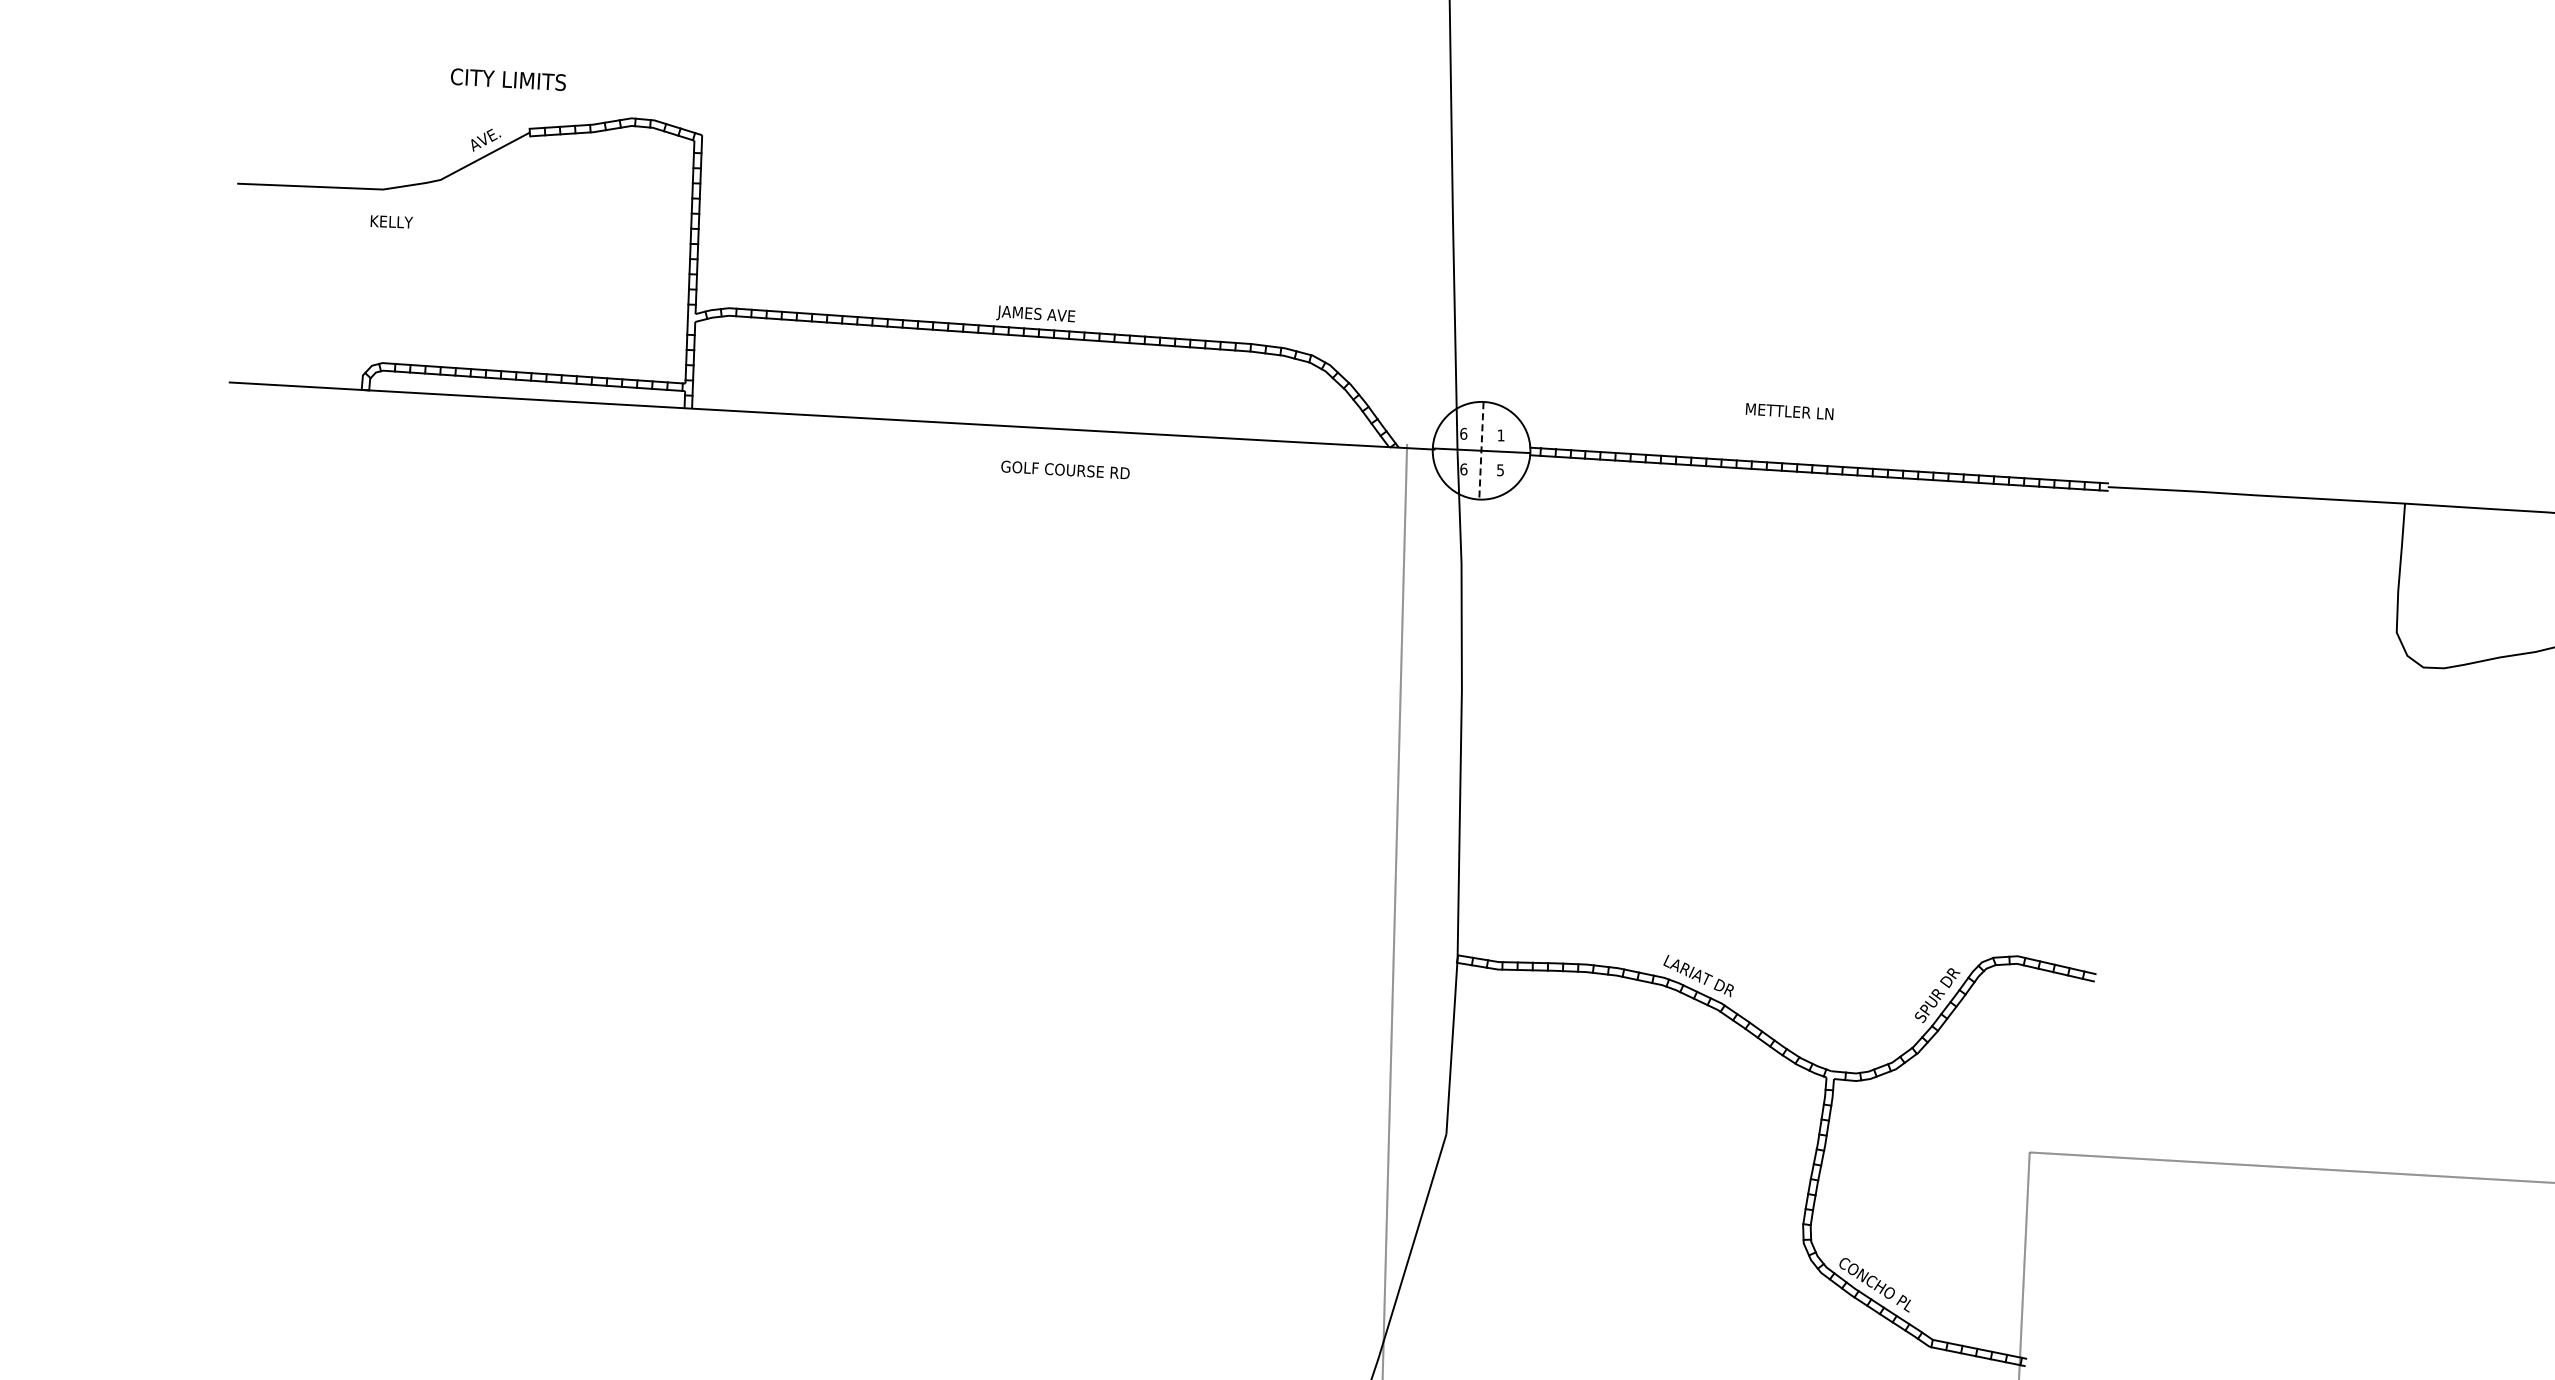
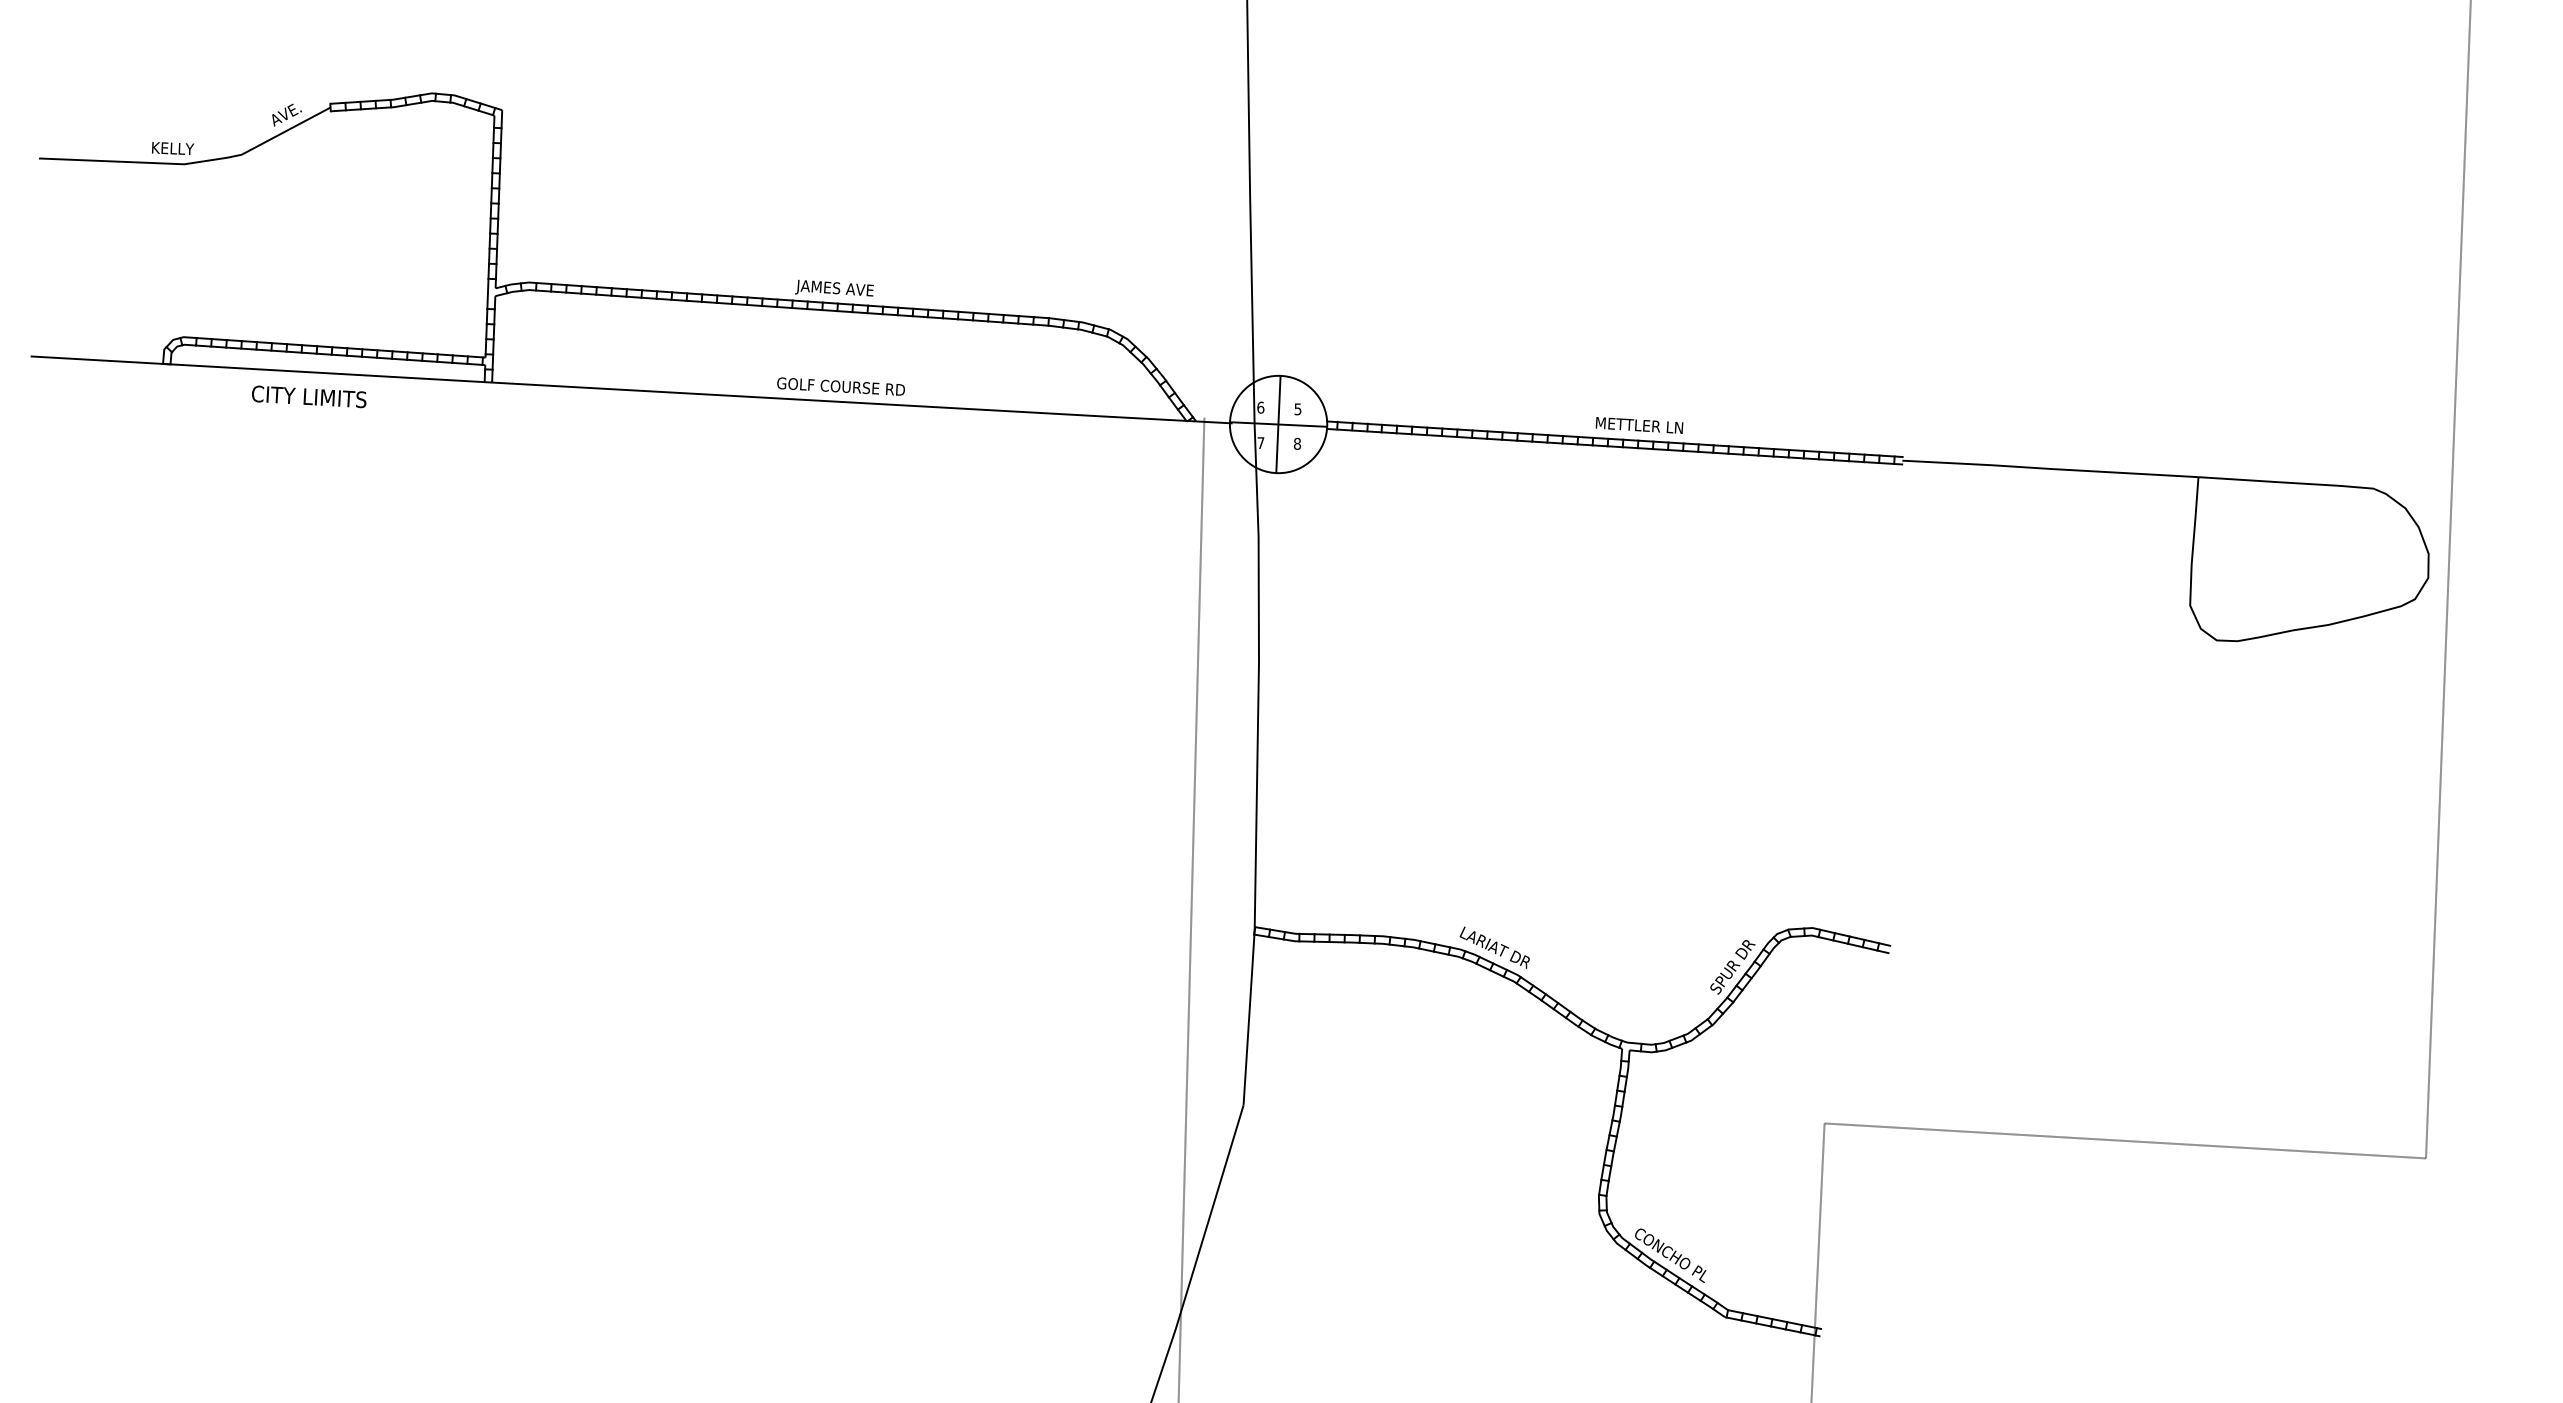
text: (508, 79) -> (309, 396), moved
text: (392, 221) -> (173, 148), moved
text: (1789, 411) -> (1639, 425), moved
text: (1500, 435) -> (1297, 409), 1 -> 5
line: (1481, 450) -> (1278, 424), dashed -> solid
text: (1064, 469) -> (840, 386), moved
text: (1463, 469) -> (1260, 443), 6 -> 7
text: (1499, 469) -> (1296, 443), 5 -> 8

